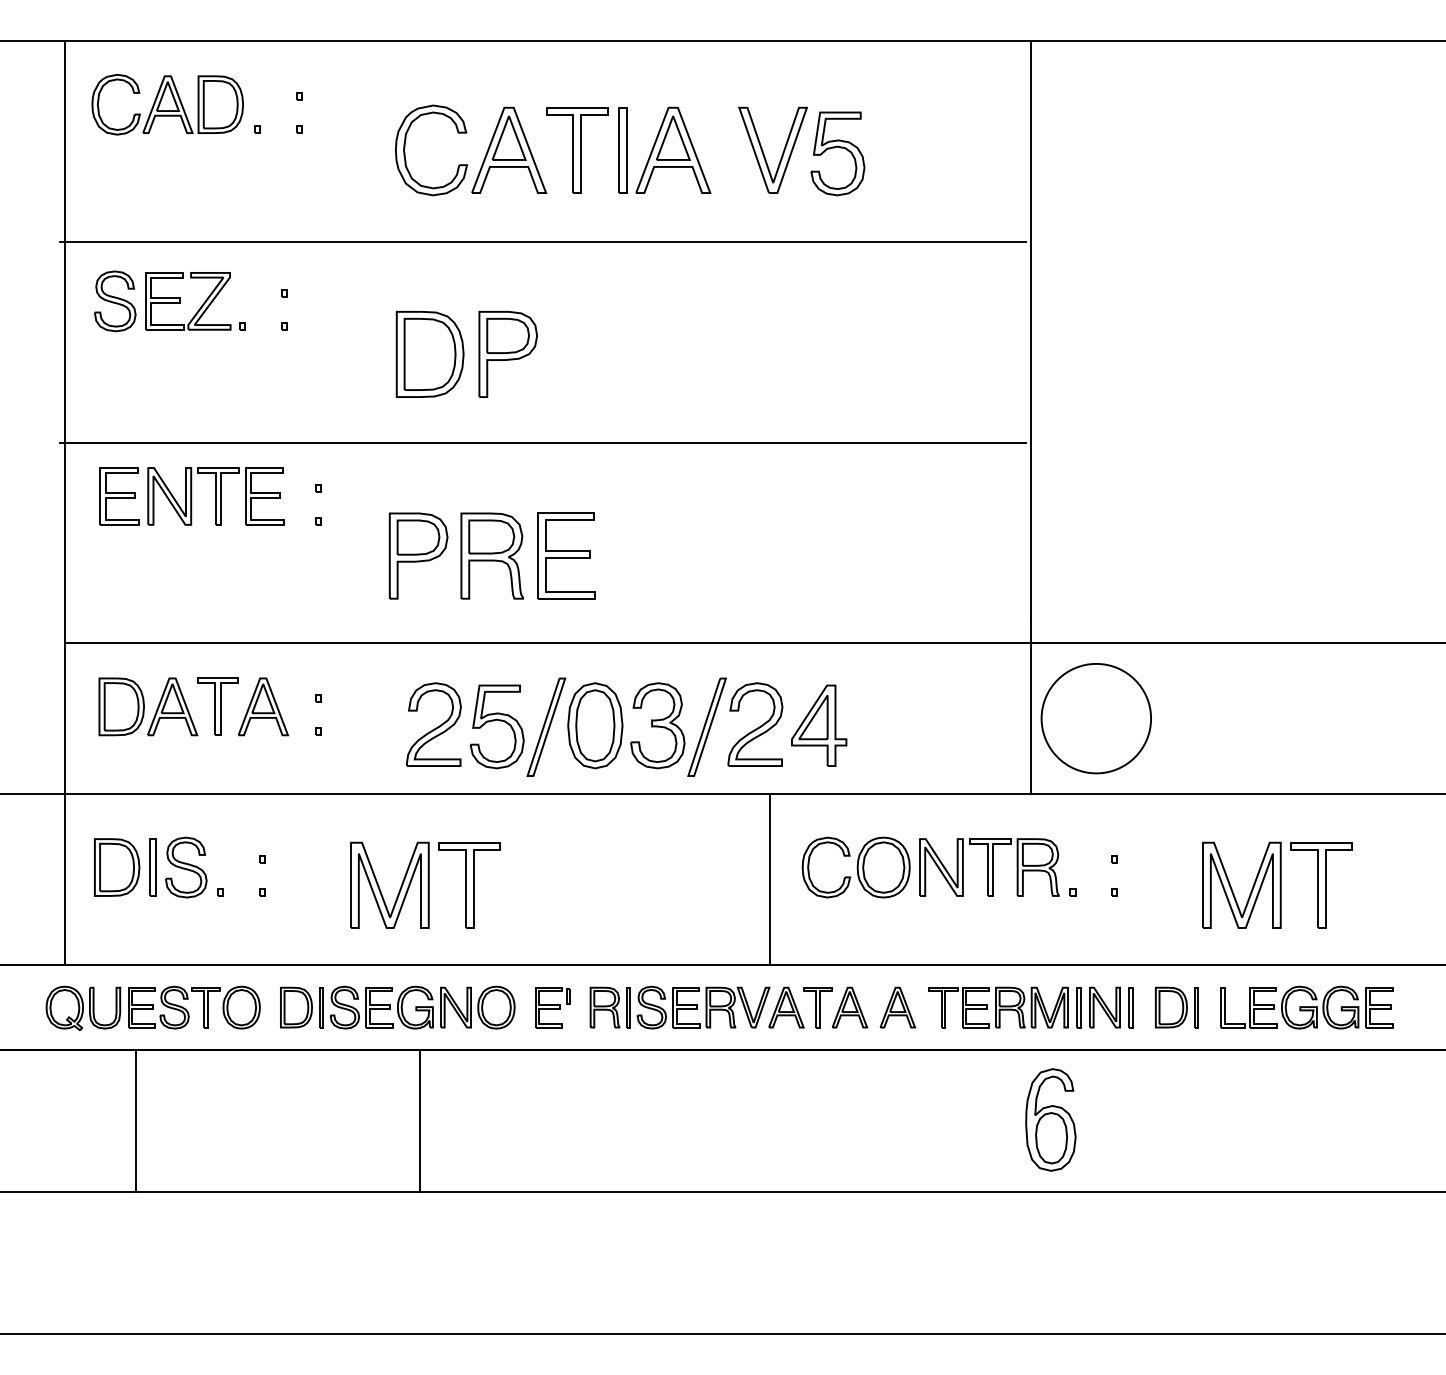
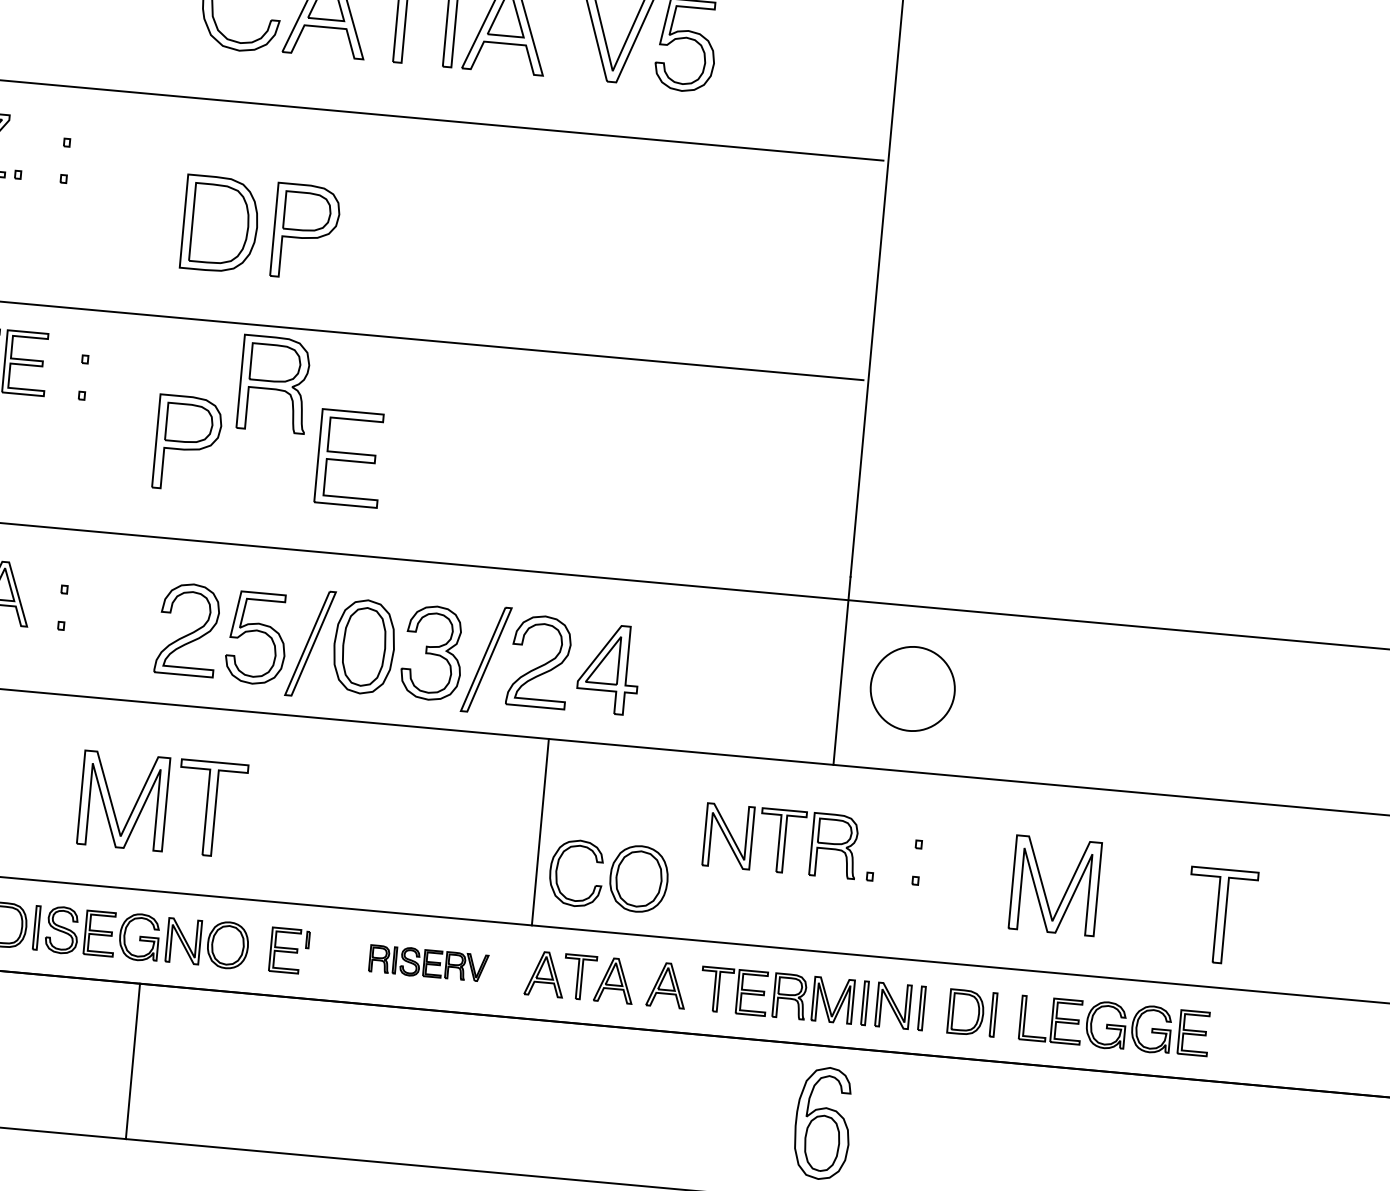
part: (491, 555) -> (273, 383), moved
circle: (1096, 718) -> (912, 688), size x0.7
part: (855, 867) -> (608, 876), moved
part: (1321, 885) -> (1220, 916), moved
part: (679, 1007) -> (428, 963), size x0.6

